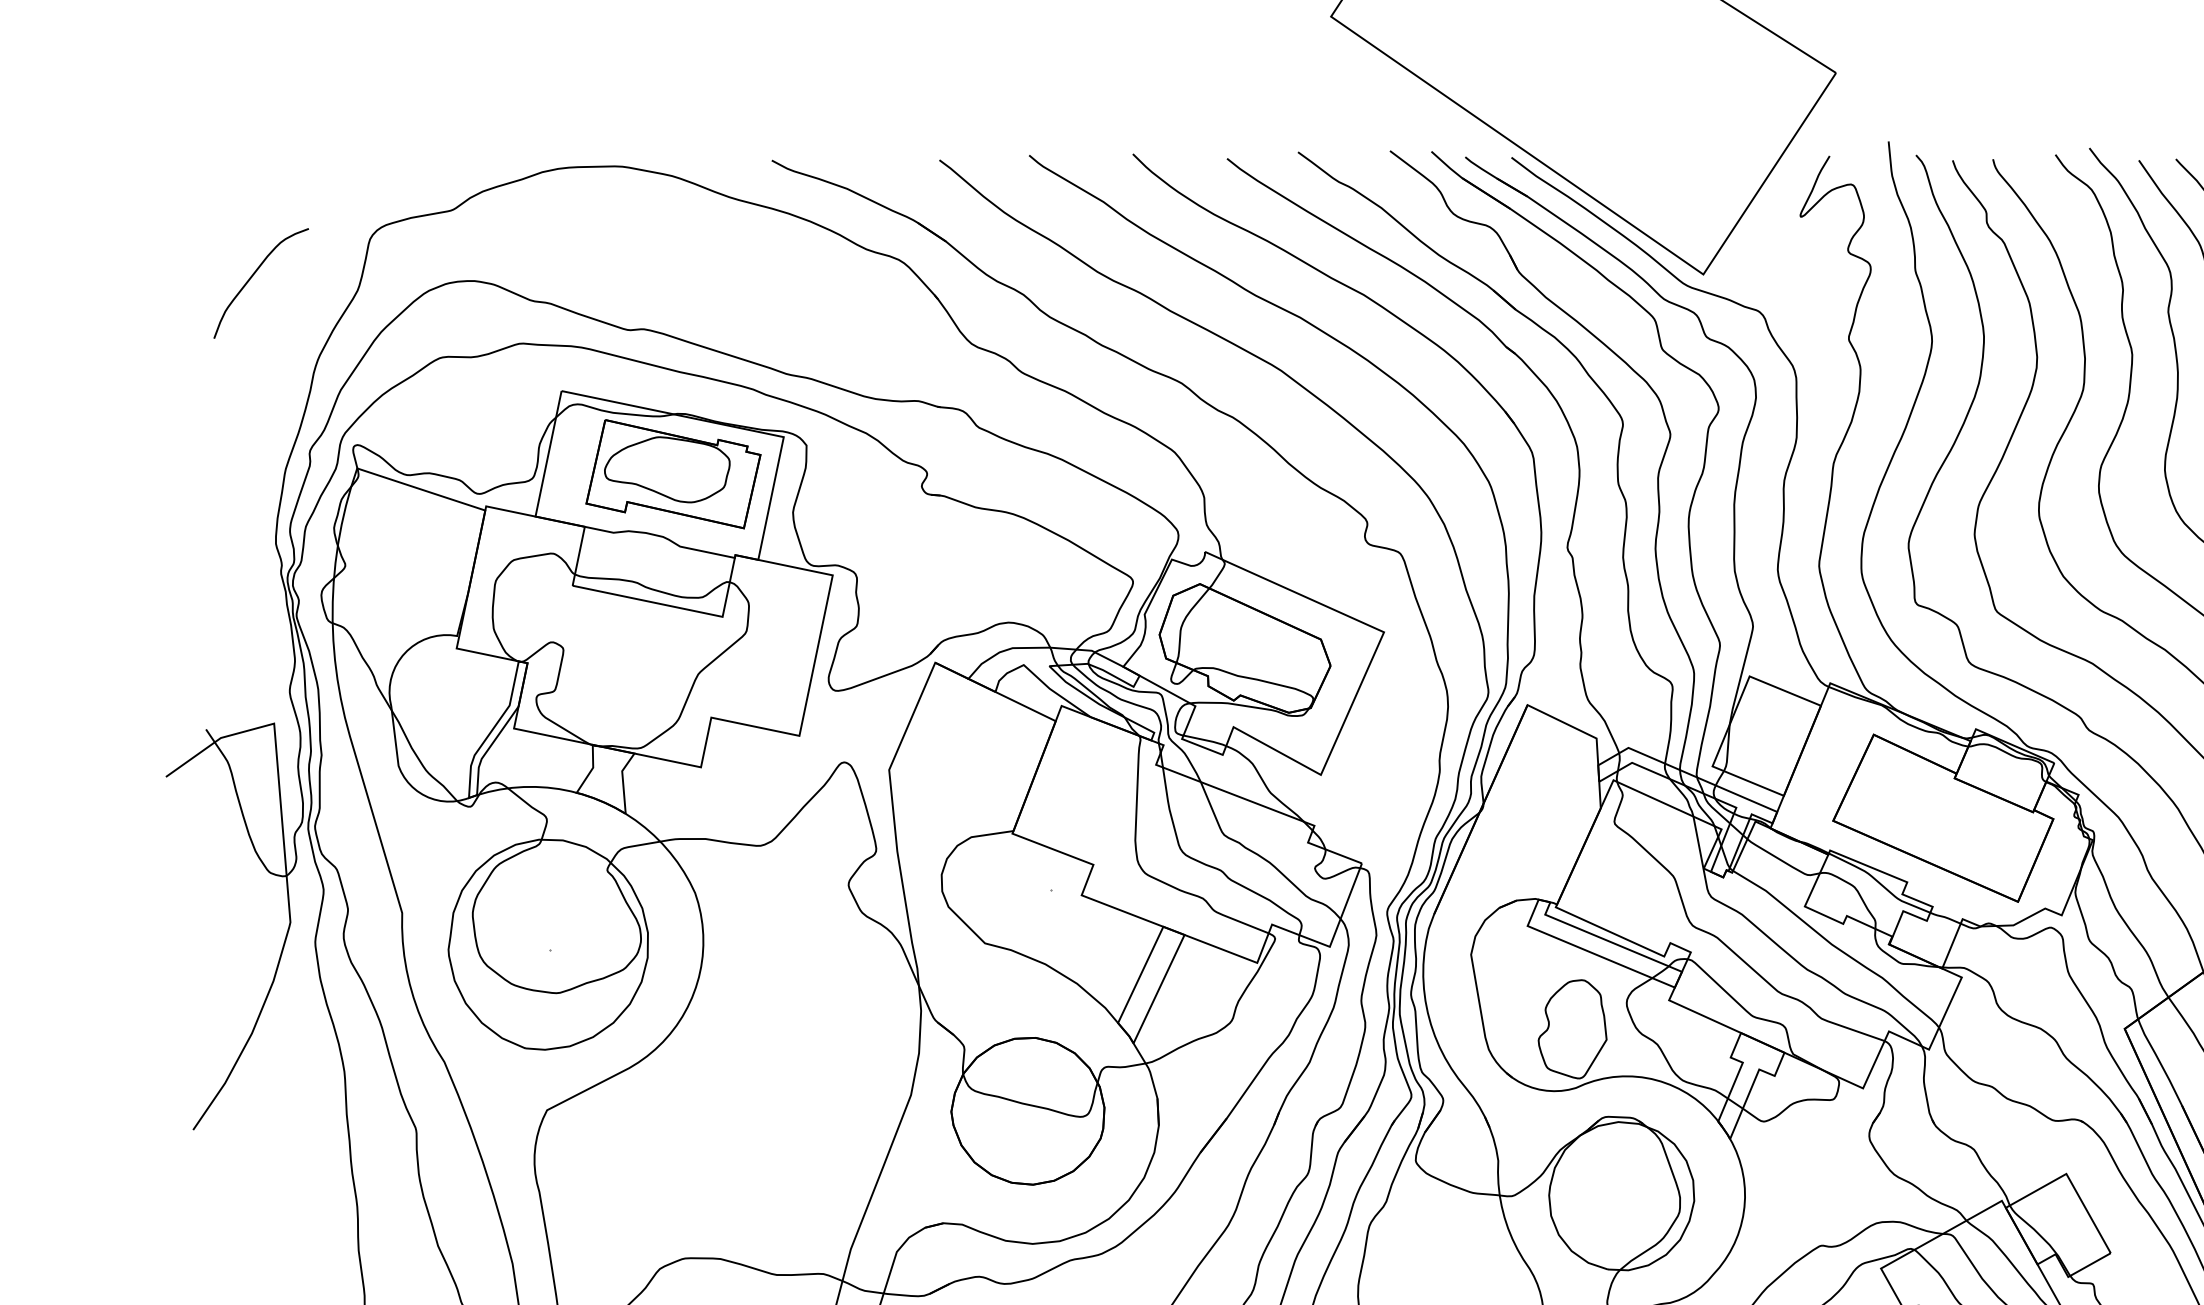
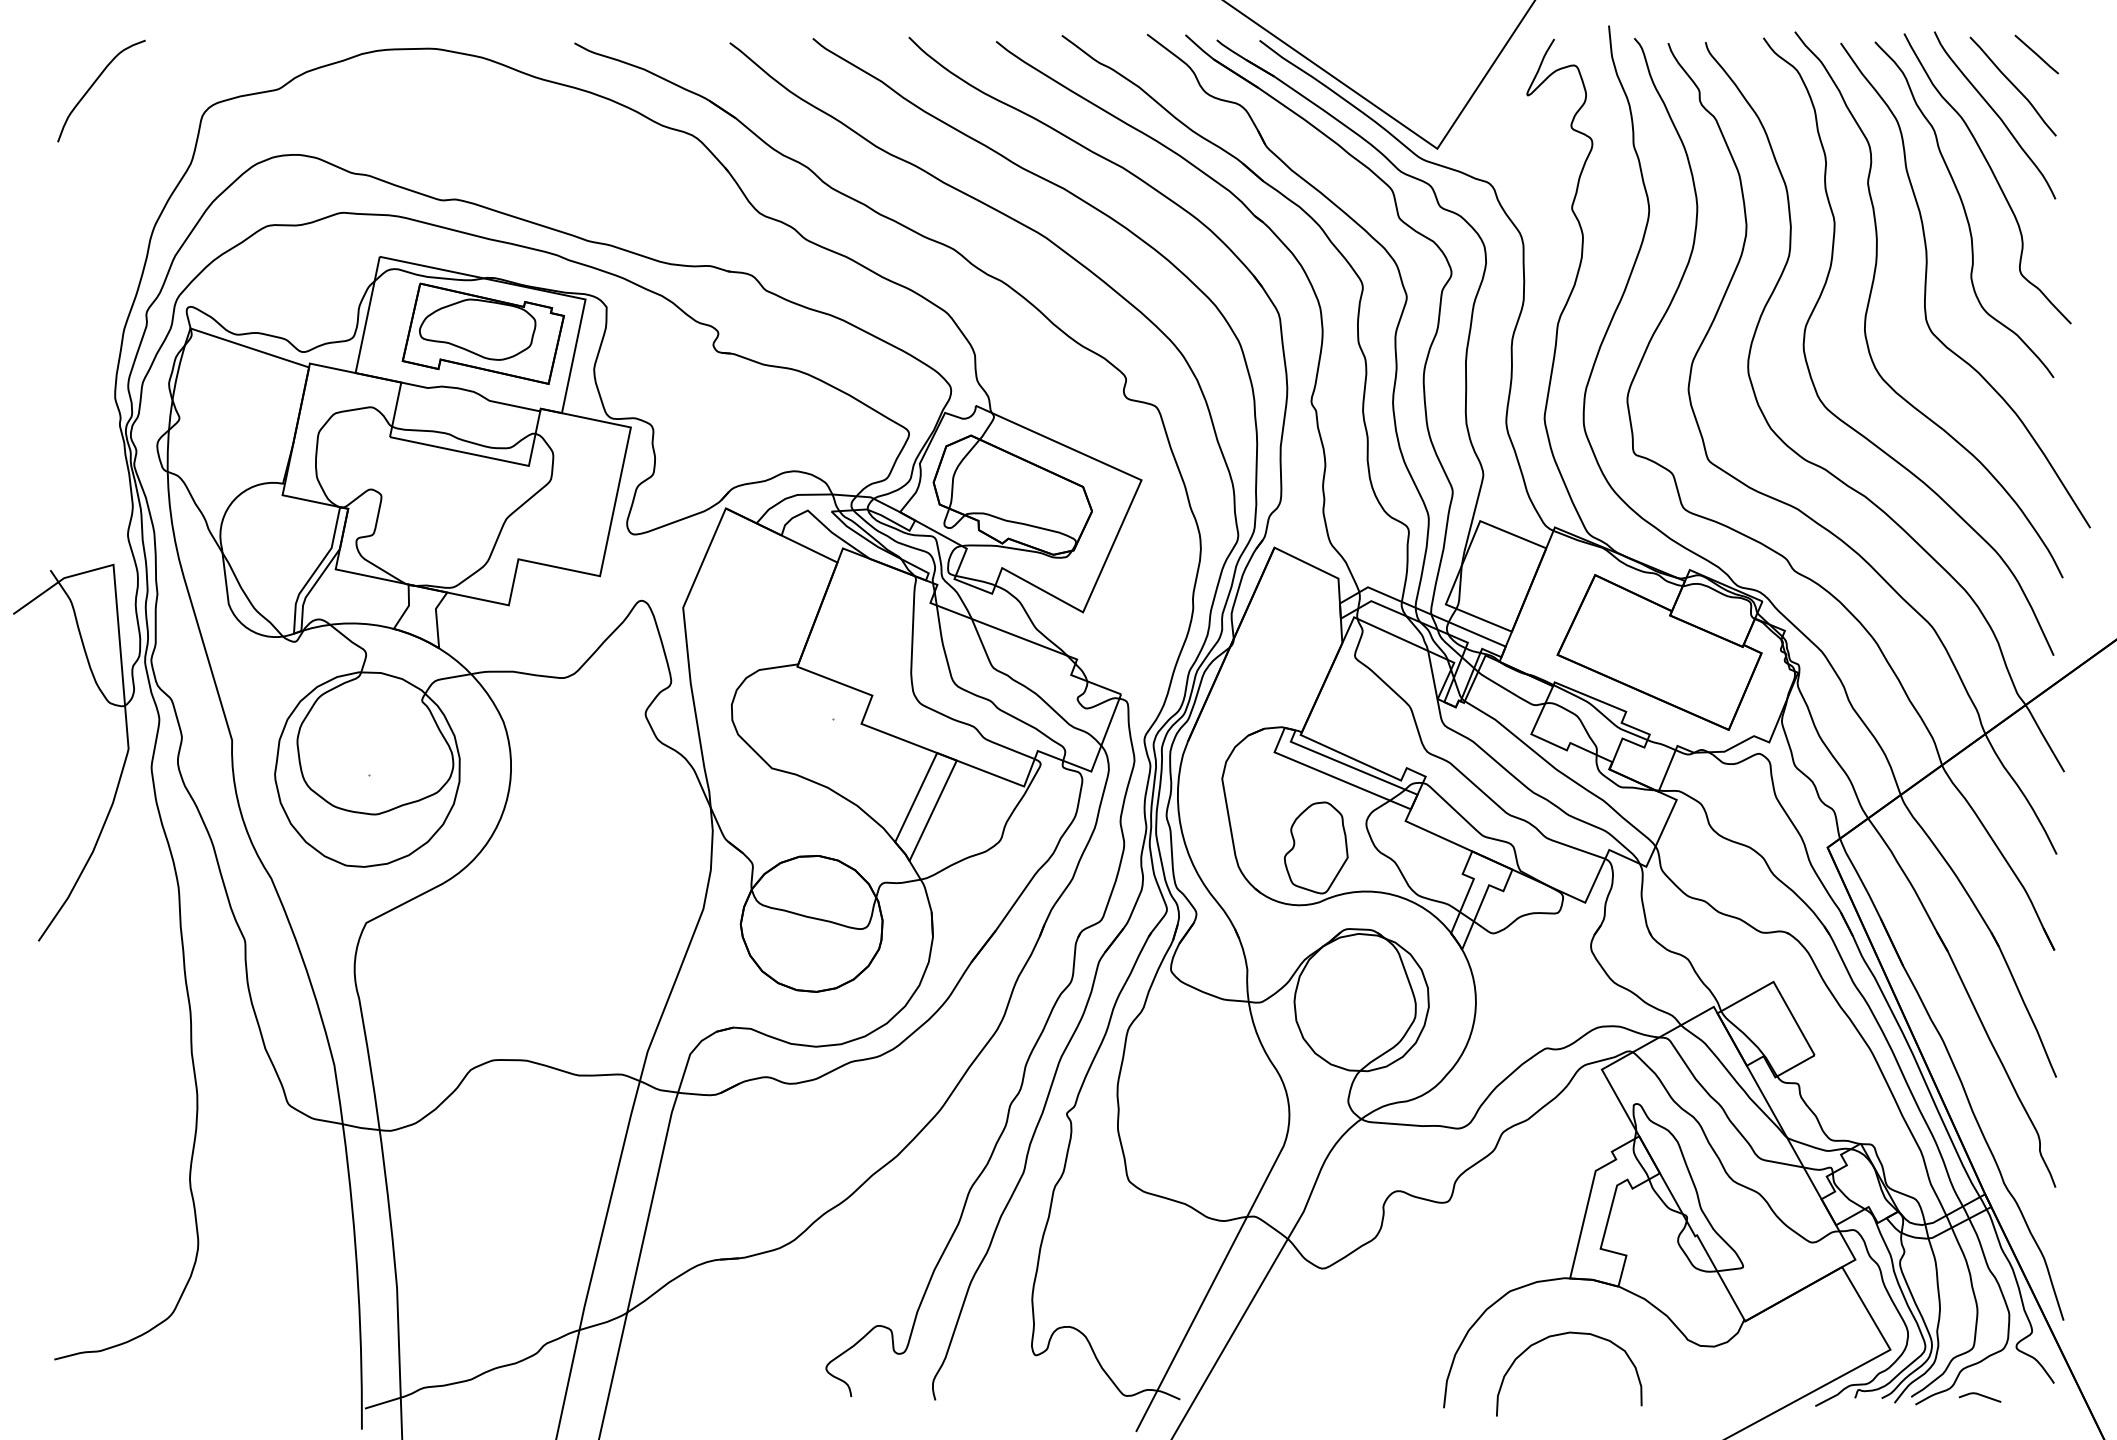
curve: (253, 276) -> (94, 84), moved

